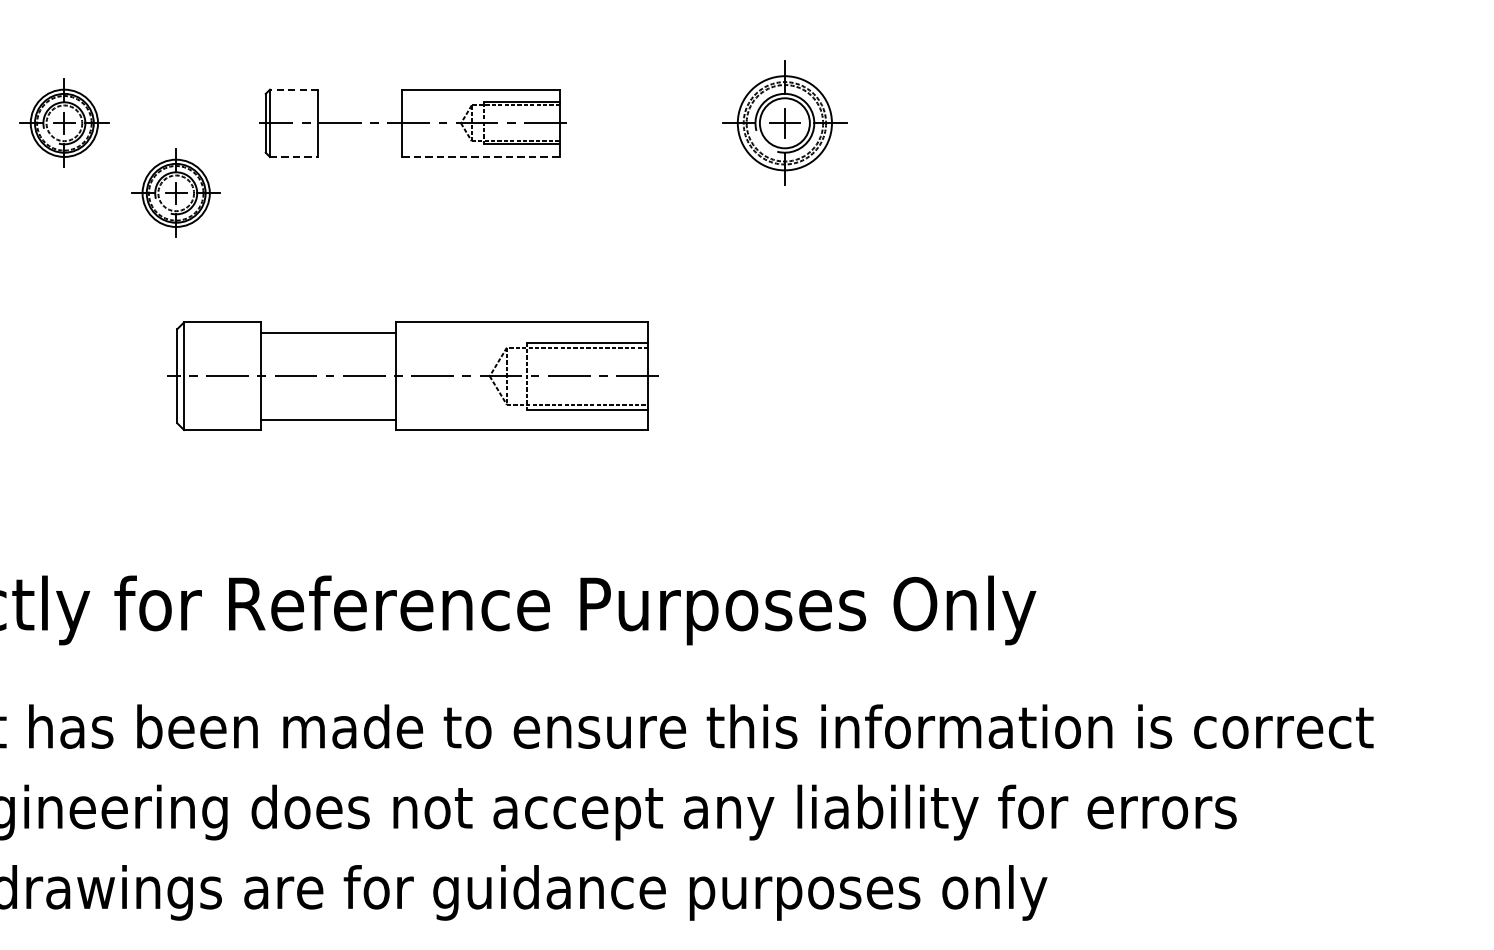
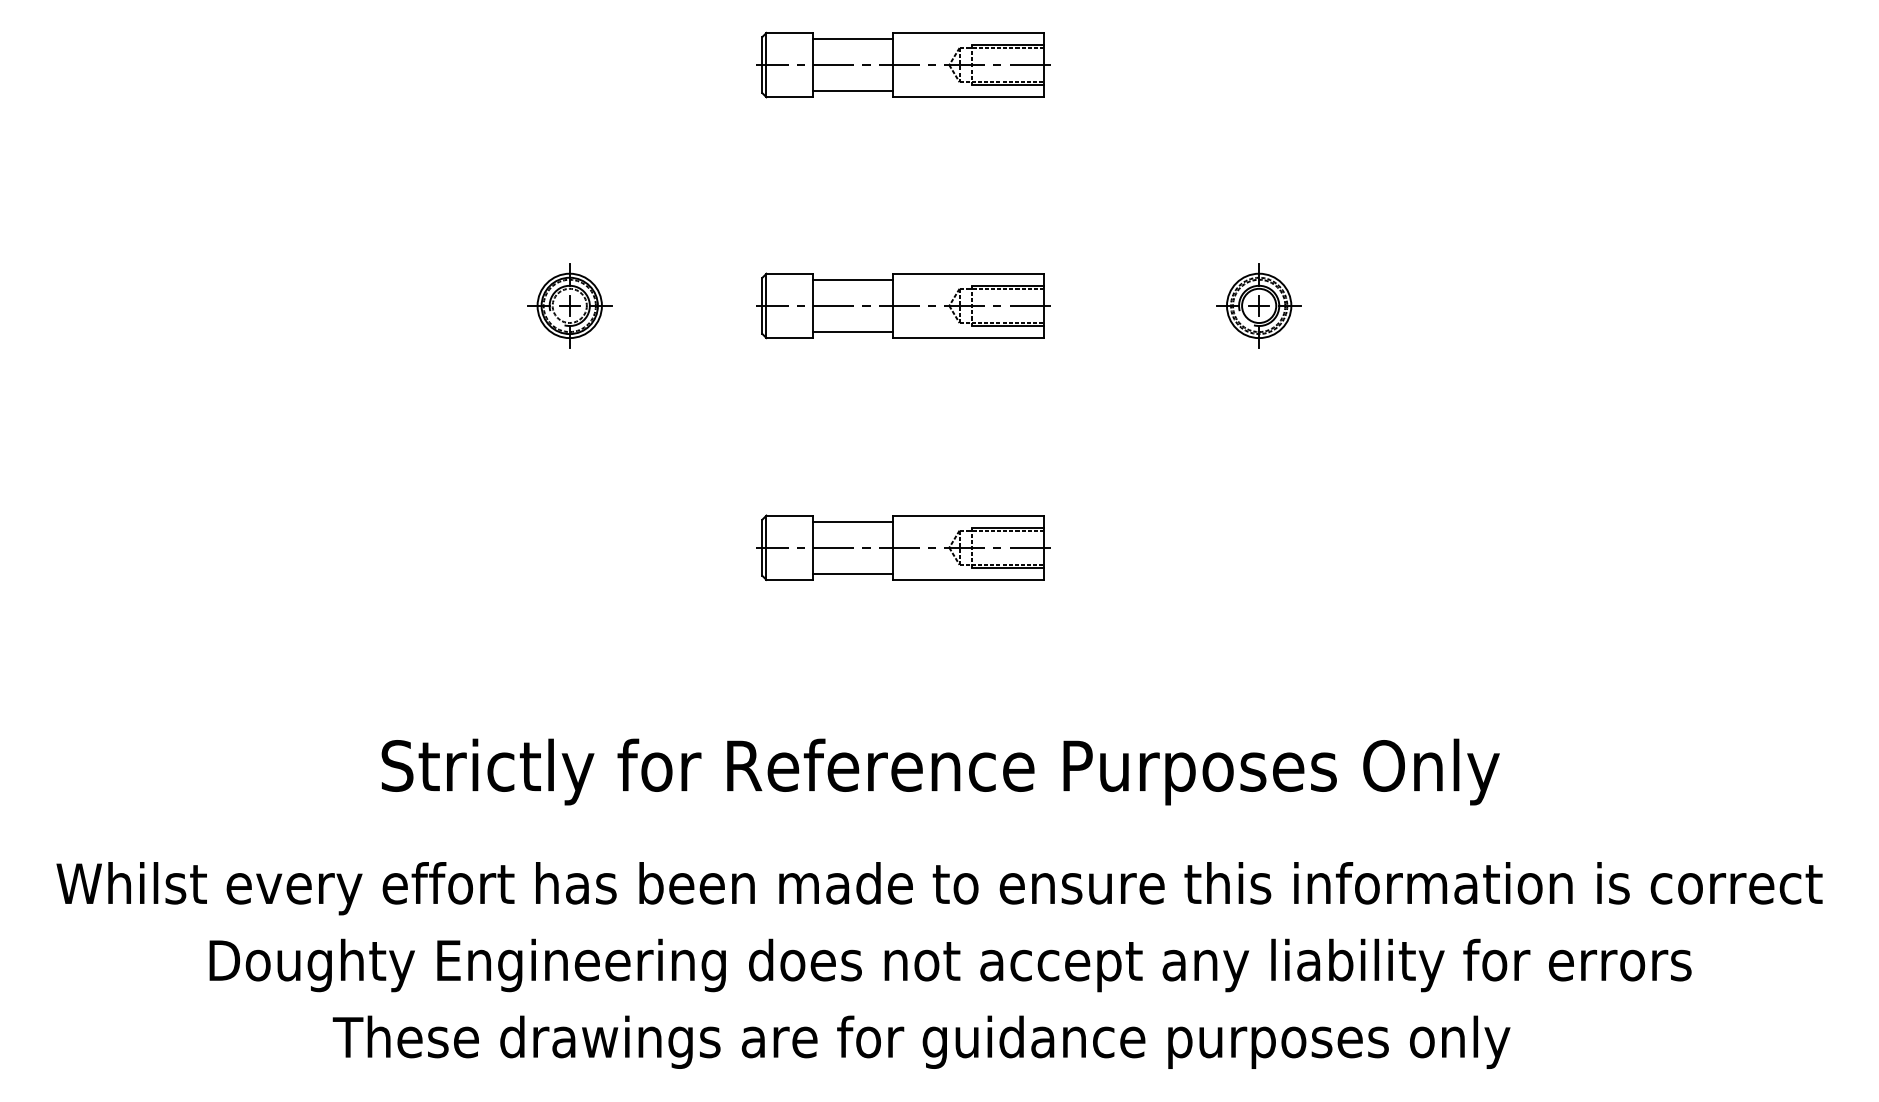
line: (294, 89) -> (789, 273), dashed -> solid
line: (359, 95) -> (852, 279), added
part: (784, 122) -> (1258, 305), size x0.71
line: (359, 151) -> (852, 332), added
line: (295, 157) -> (790, 338), dashed -> solid
line: (482, 157) -> (969, 338), dashed -> solid
part: (175, 192) -> (676, 372), removed
part: (413, 375) -> (903, 547), size x0.62

